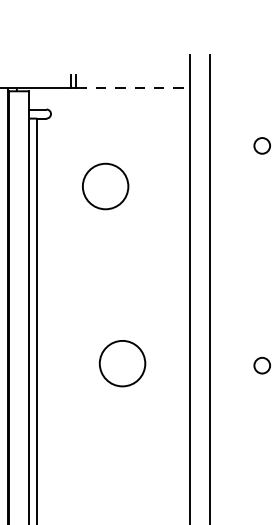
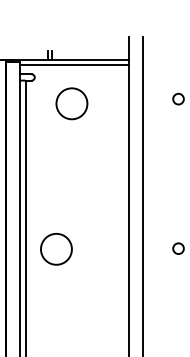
line: (132, 87) -> (90, 59), dashed -> solid
line: (109, 96) -> (74, 65), added
circle: (104, 186) -> (71, 103), moved
circle: (122, 363) -> (56, 249), moved

